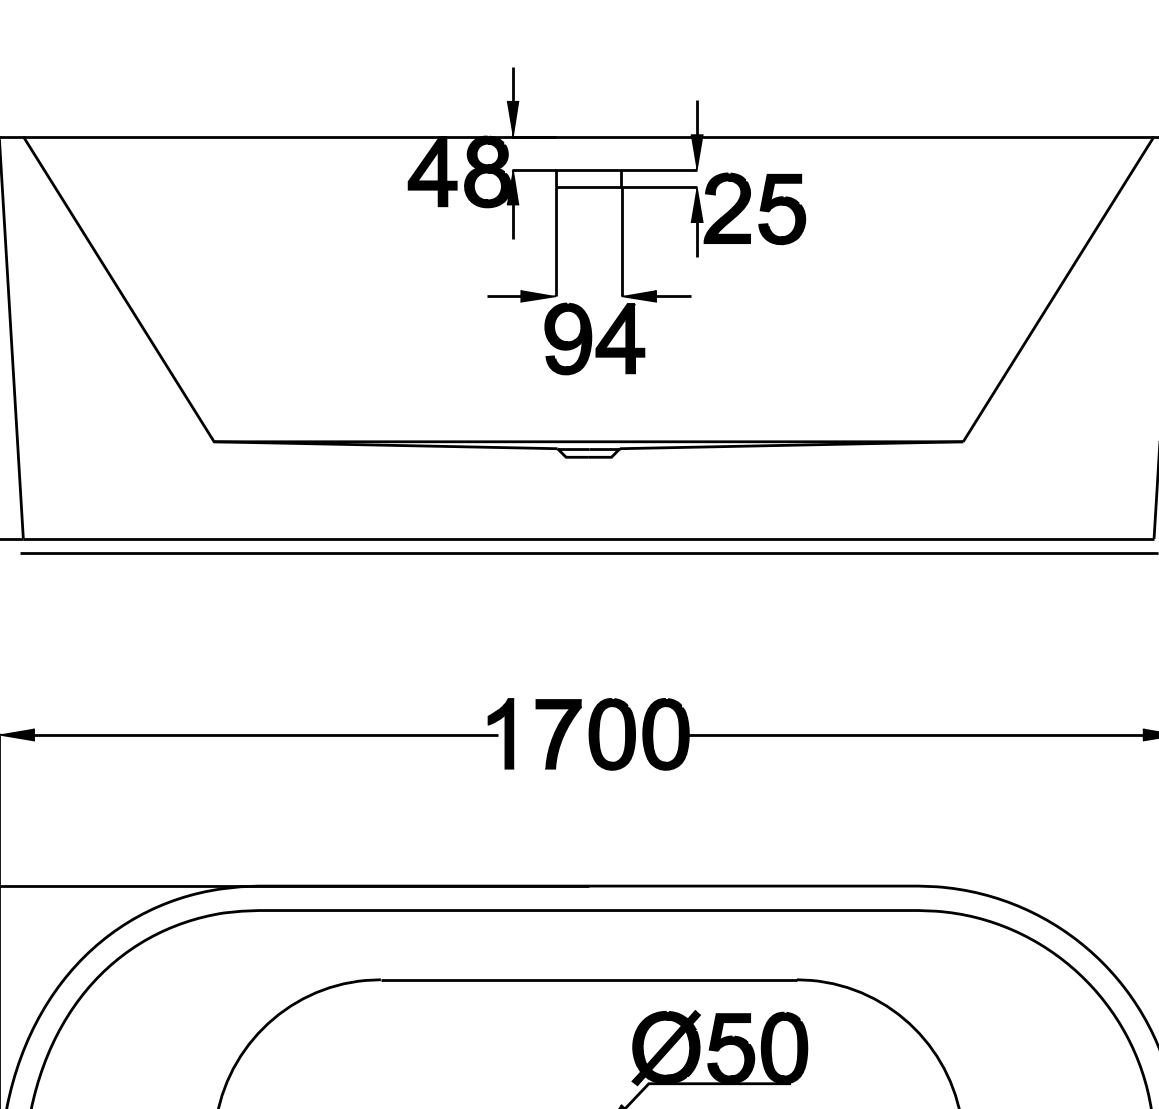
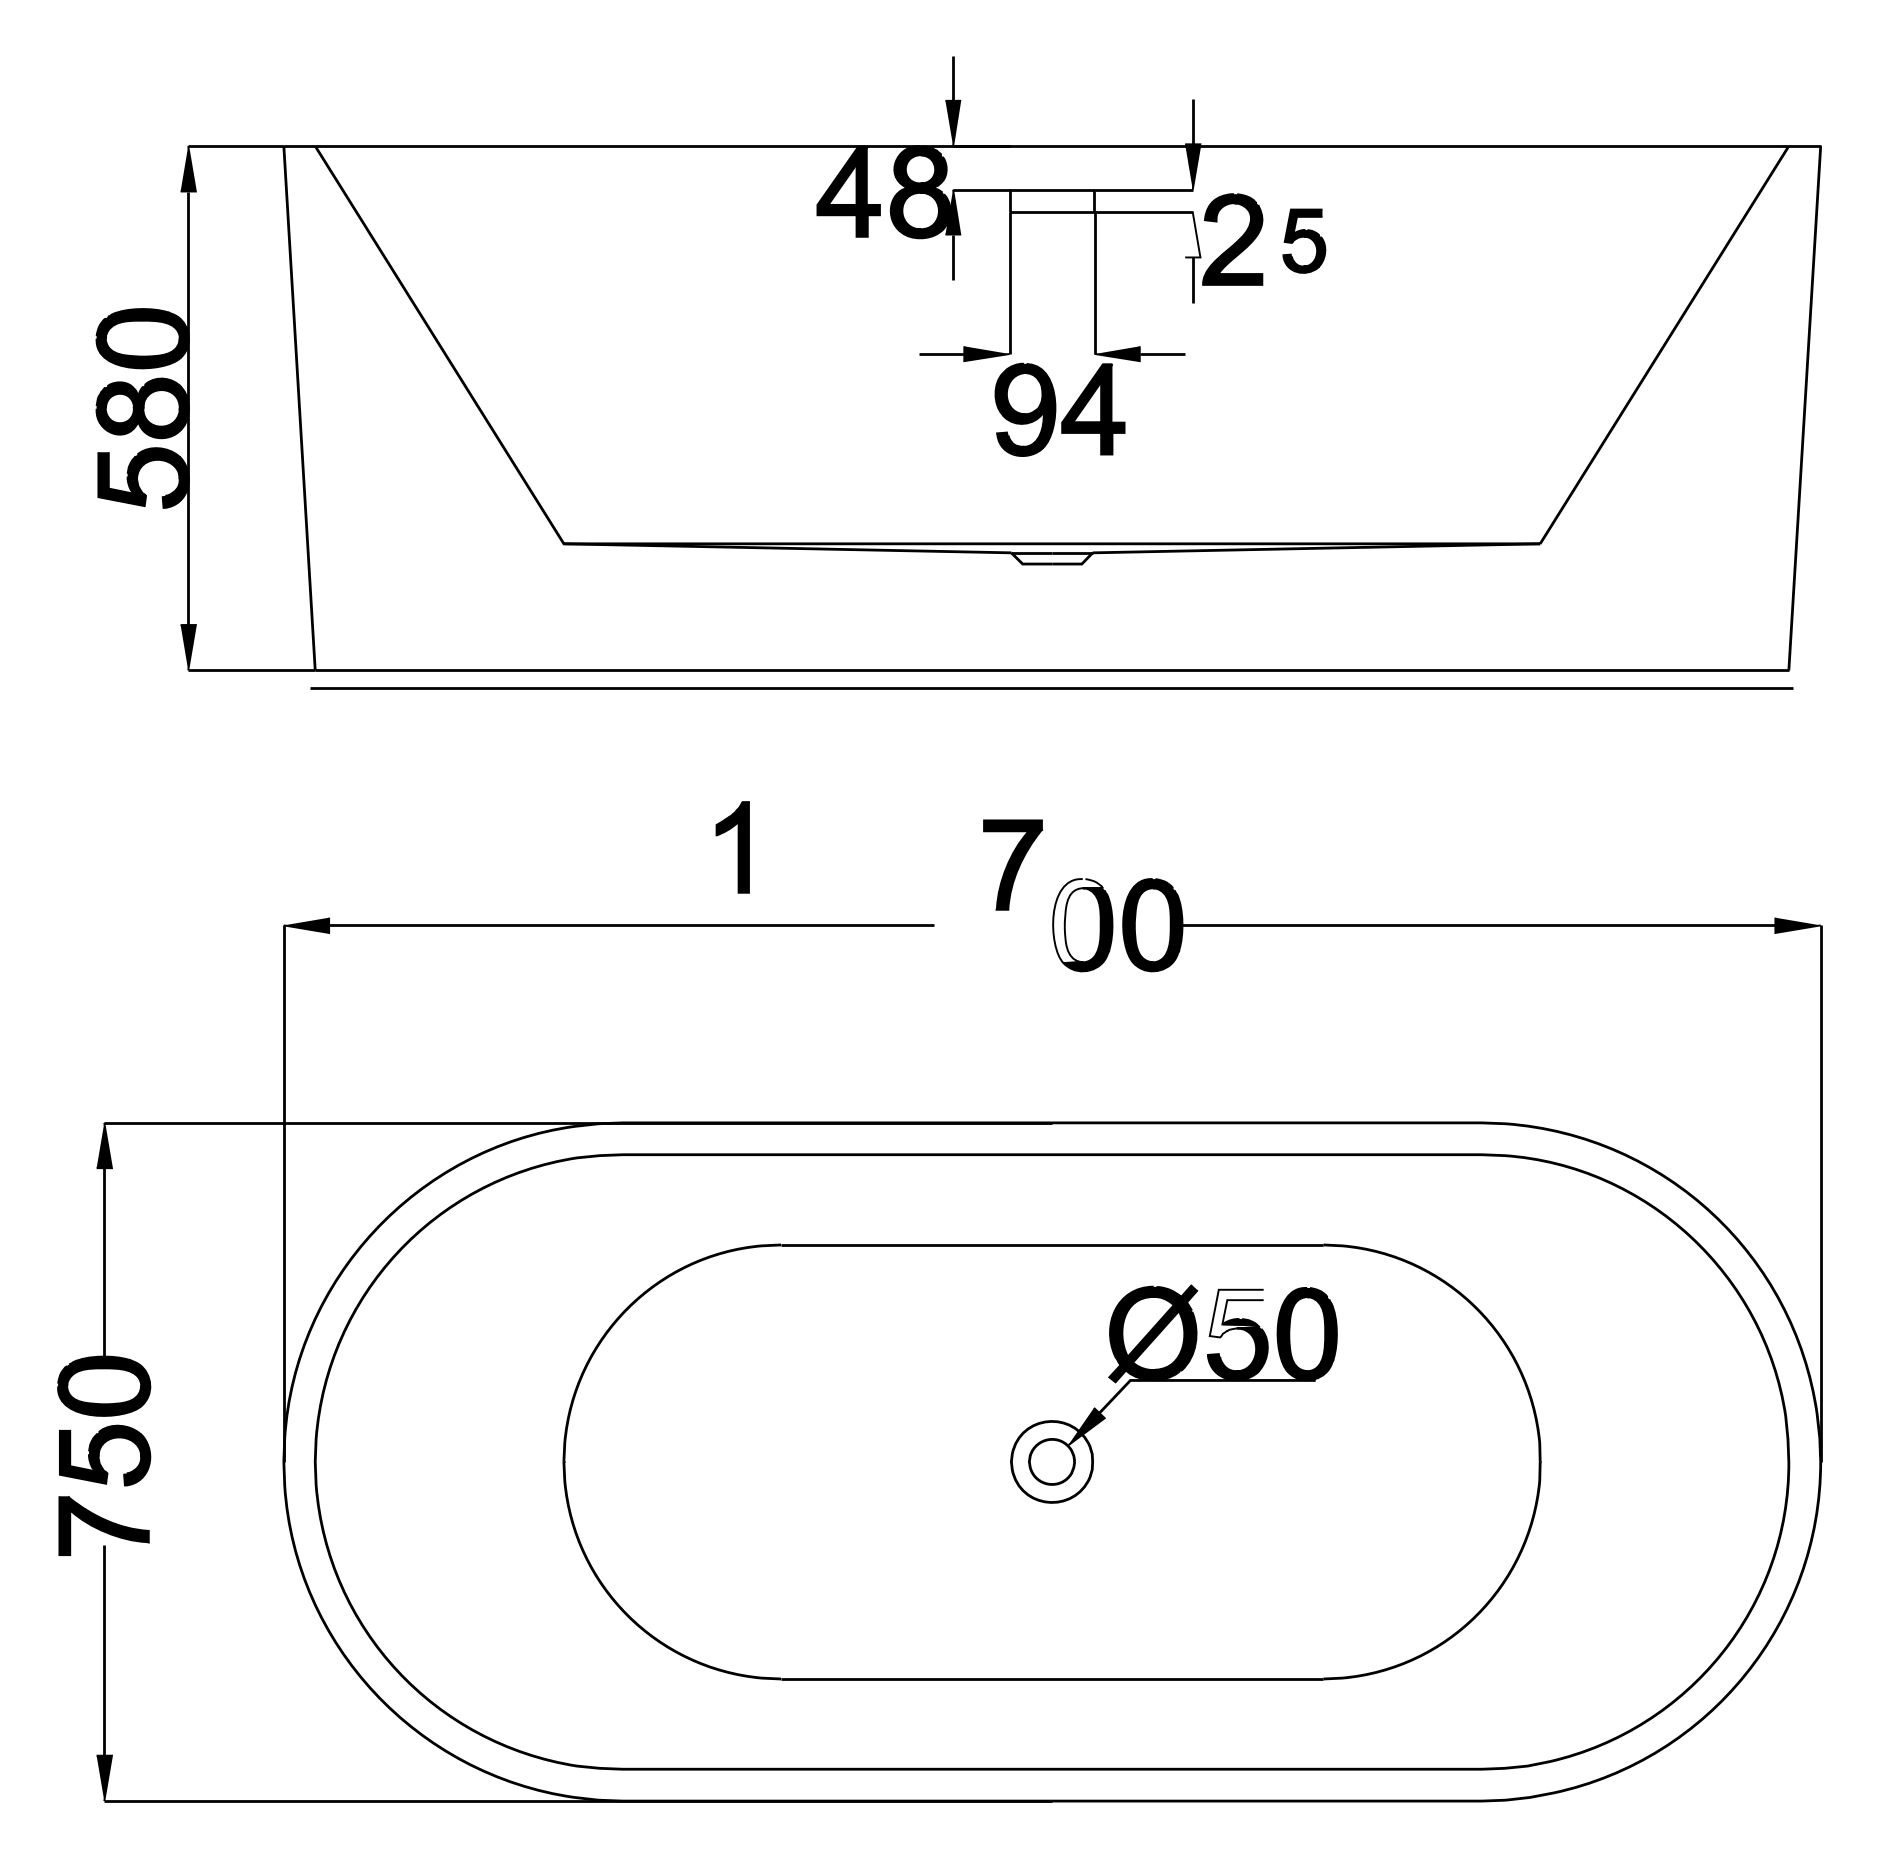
fill: (696, 204) -> (1192, 234), removed
part: (782, 209) -> (1304, 241), size x0.7
fill: (608, 731) -> (1077, 921), removed
part: (500, 733) -> (732, 847), moved
part: (559, 733) -> (1013, 864), moved
fill: (730, 1032) -> (1236, 1313), removed

